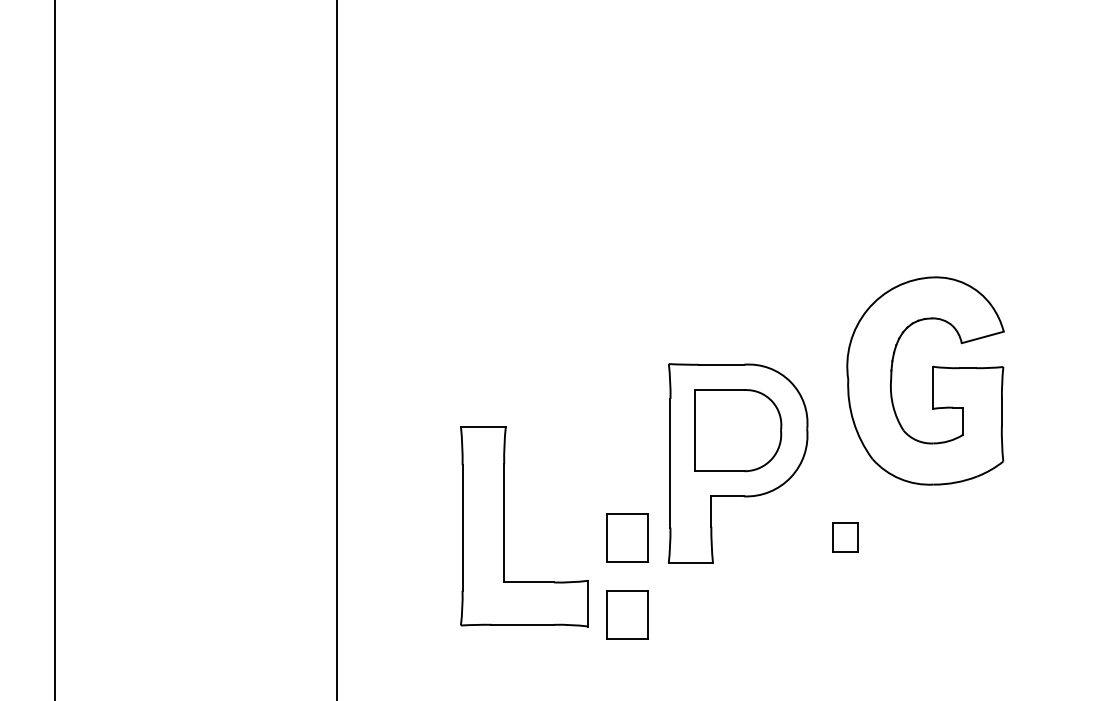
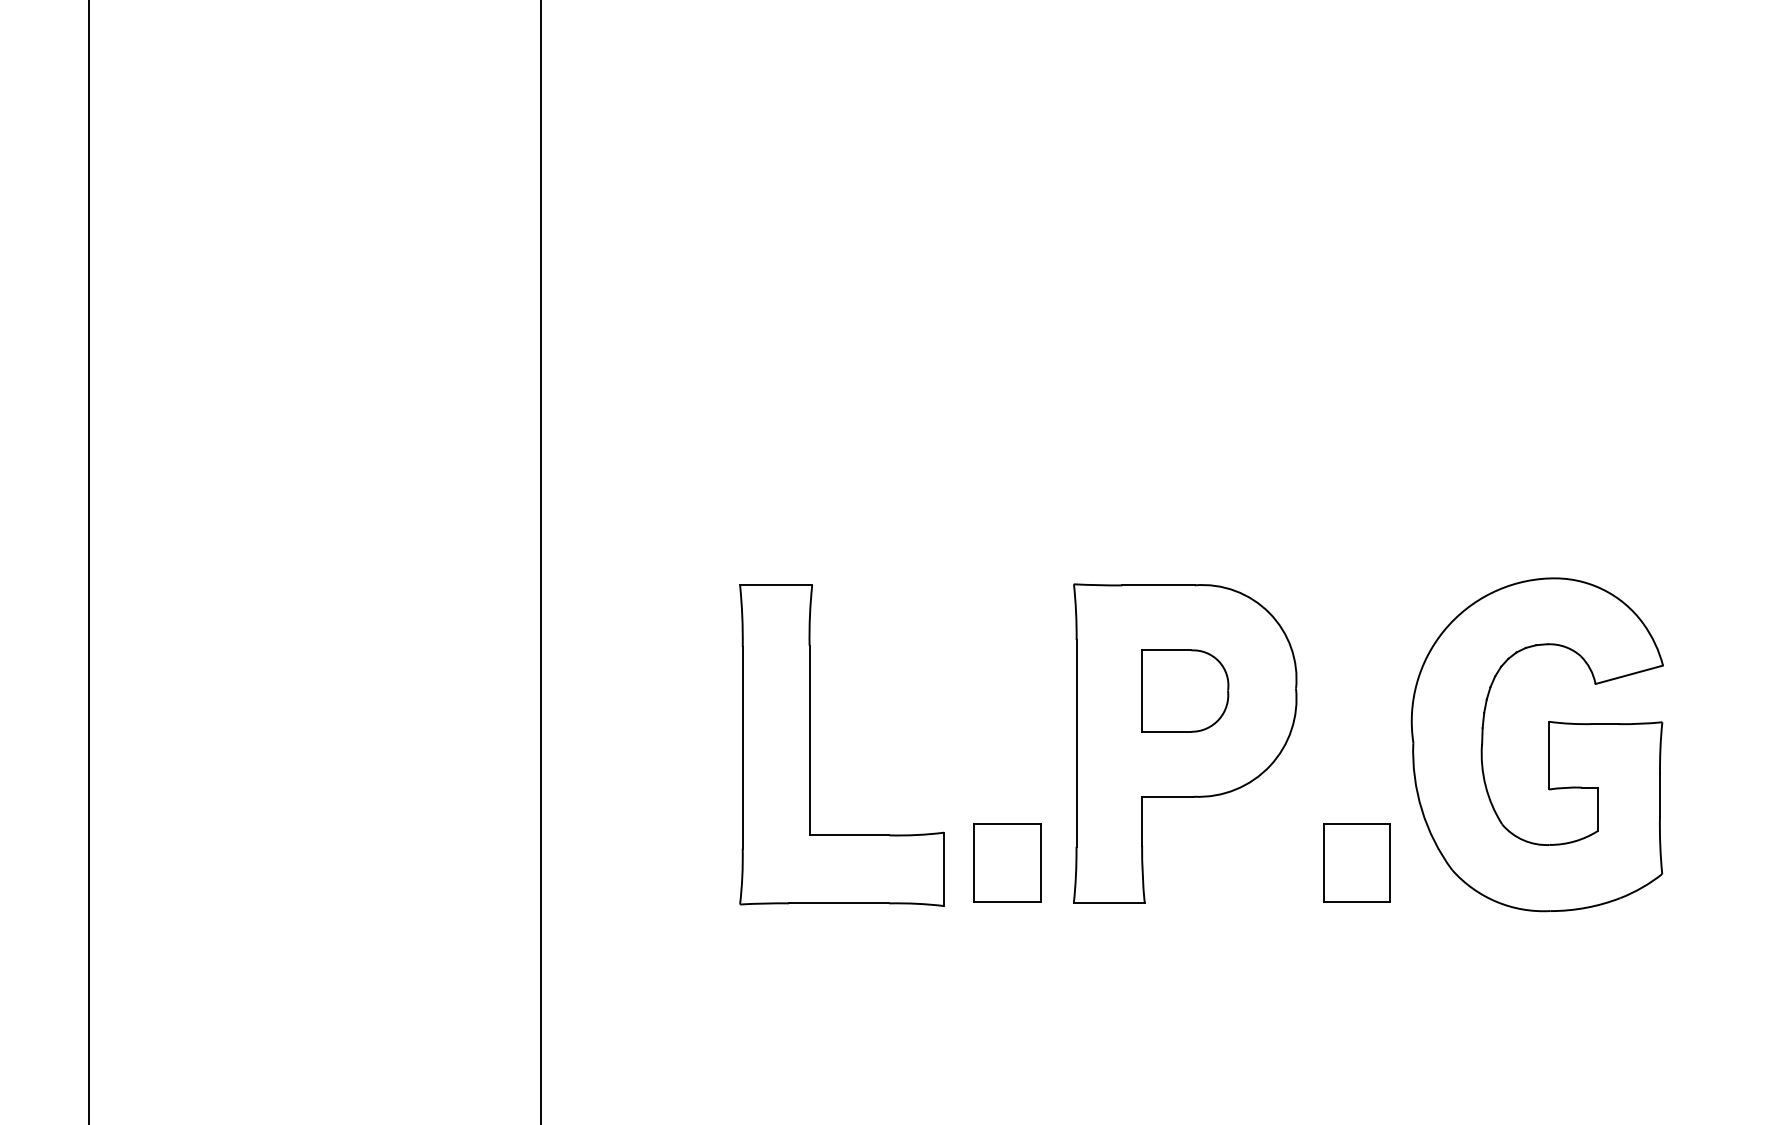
part: (932, 380) -> (1548, 743), moved
part: (737, 430) -> (1184, 690), size x0.62
part: (504, 526) -> (810, 745), moved
part: (844, 537) -> (1355, 862), size x1.67
part: (627, 614) -> (1007, 986), removed

